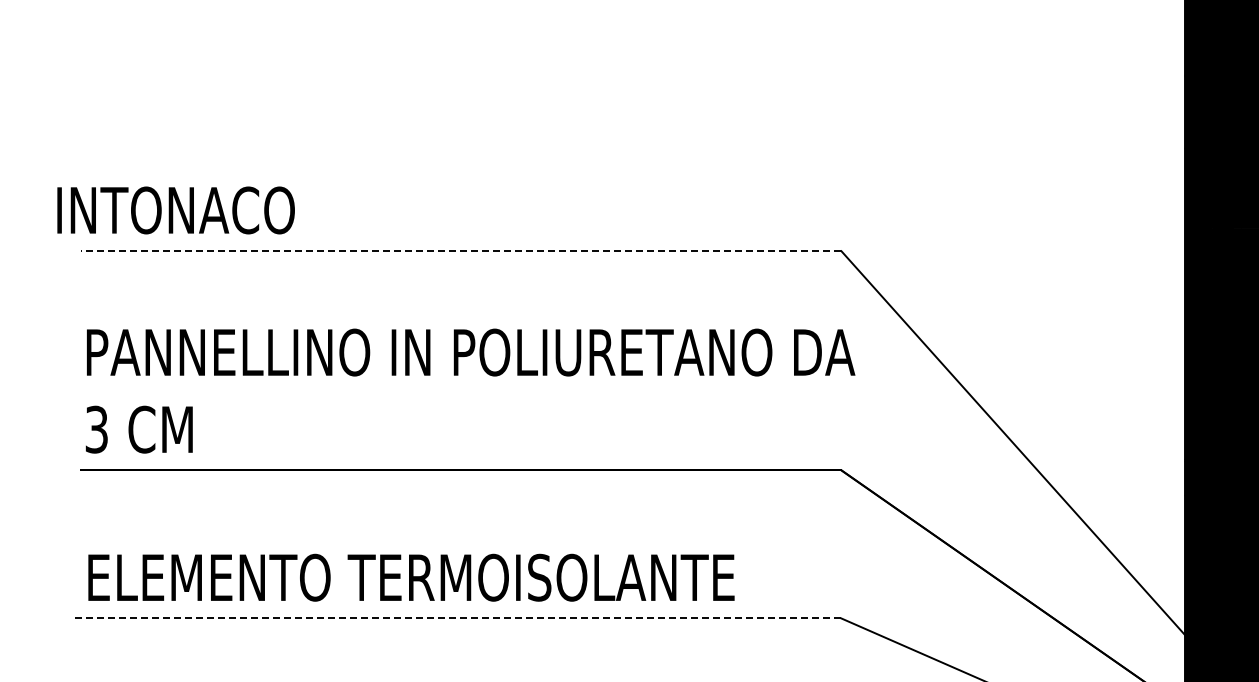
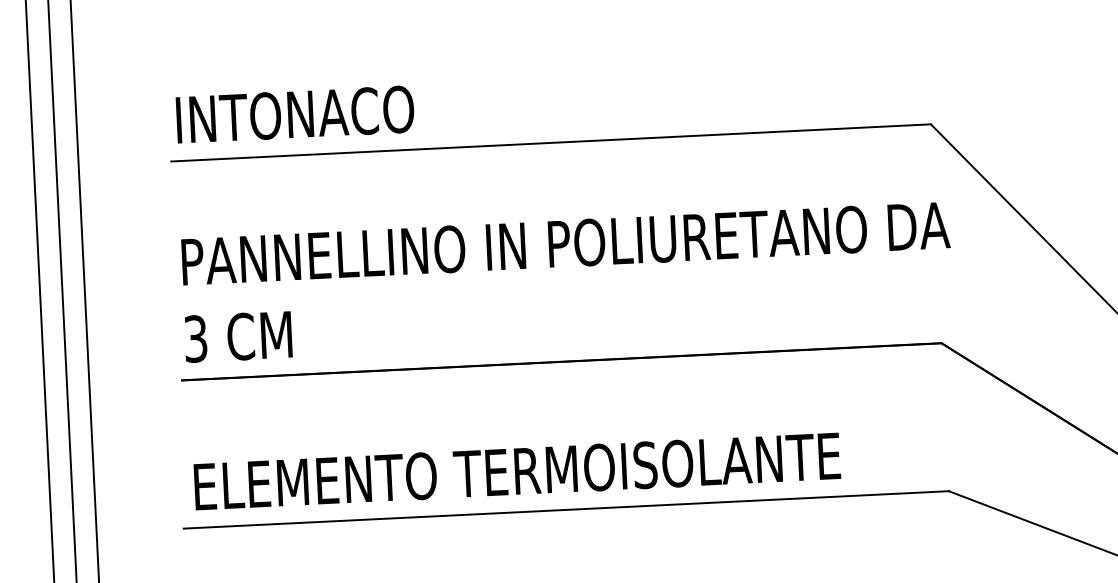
text: (175, 210) -> (294, 114), moved
line: (460, 251) -> (550, 143), dashed -> solid
line: (457, 618) -> (565, 509), dashed -> solid

